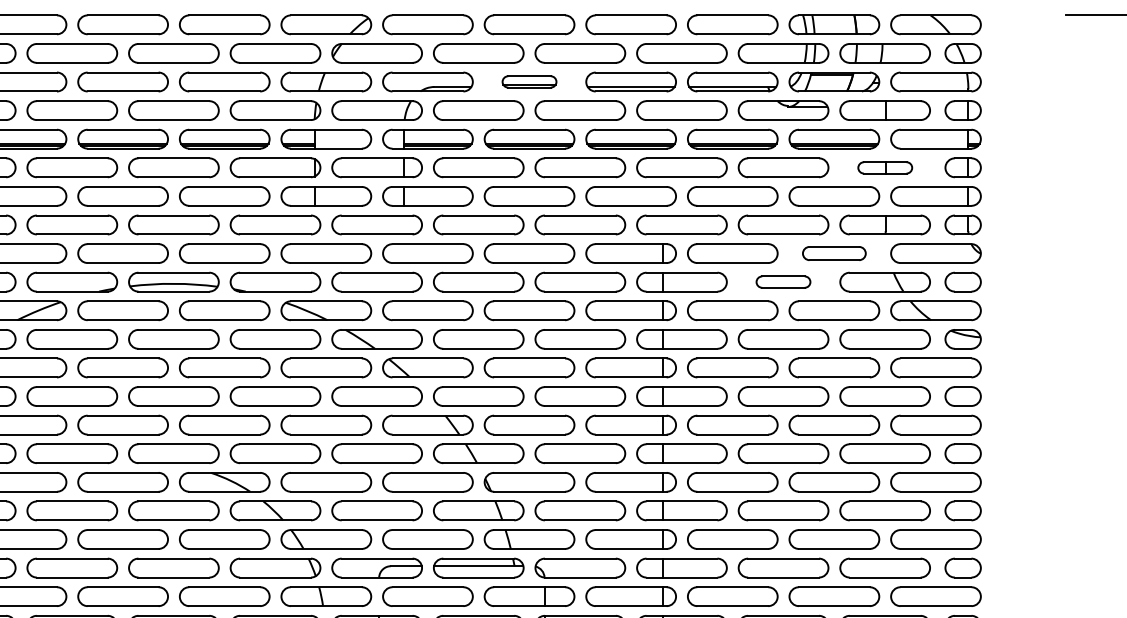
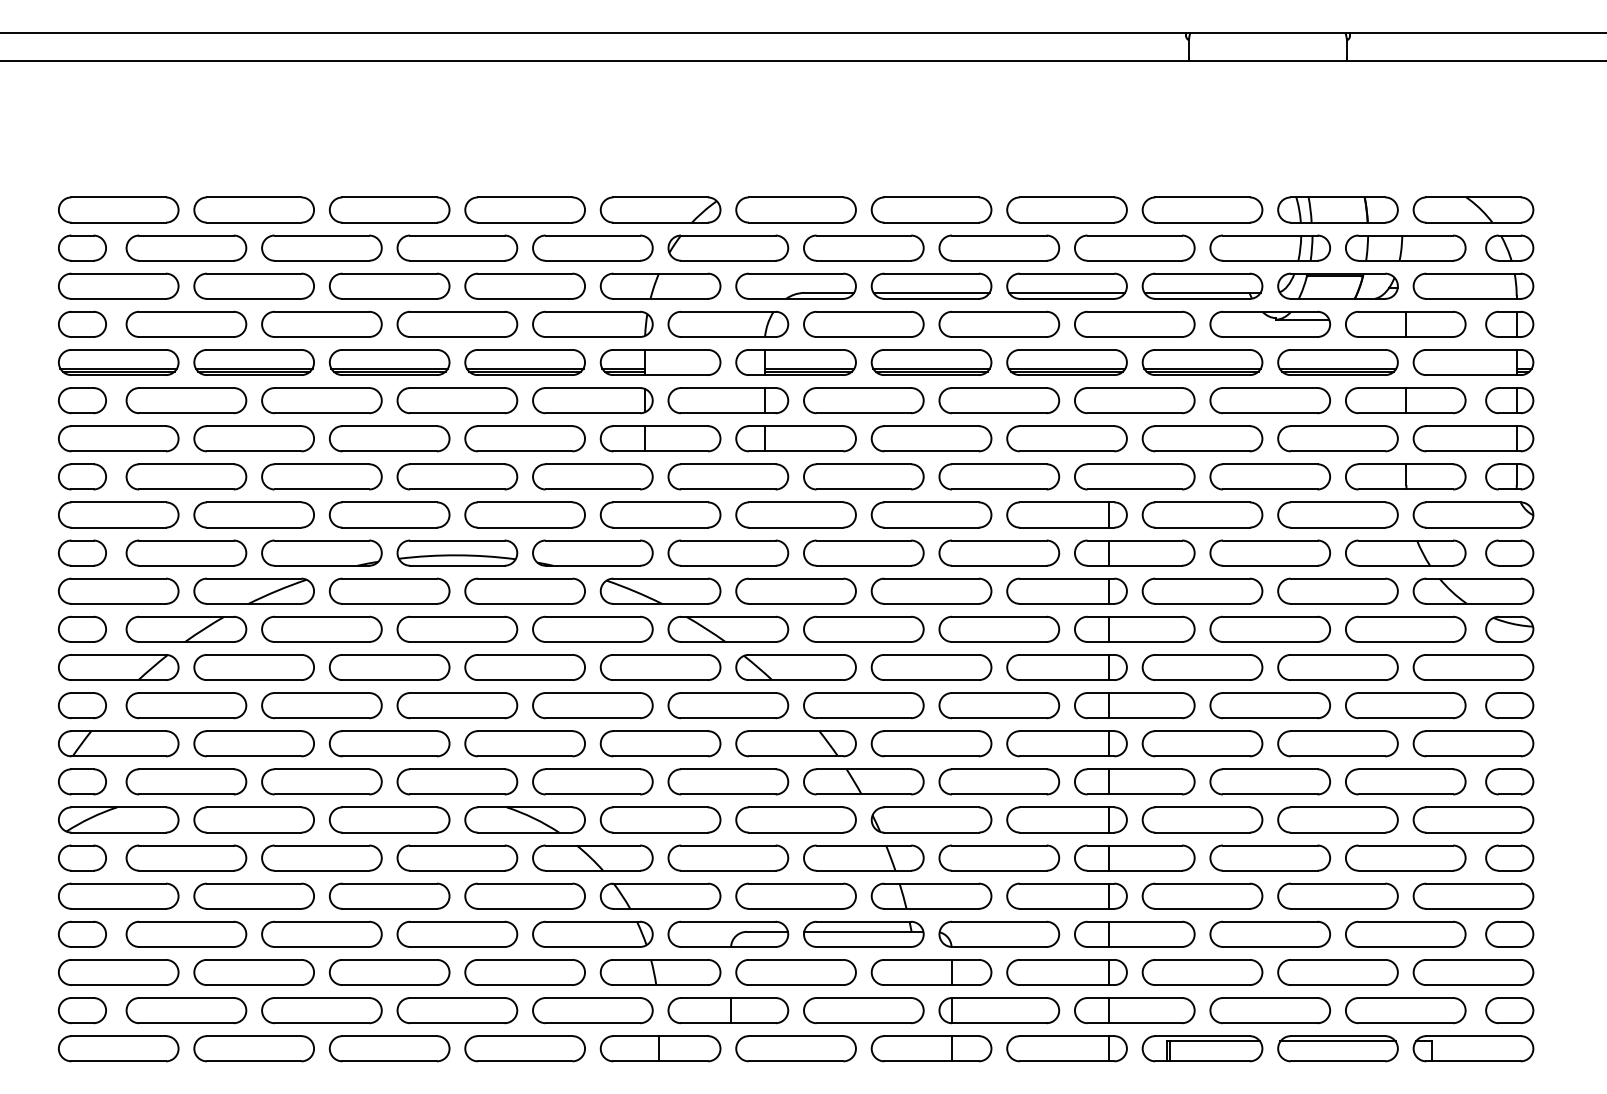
part: (529, 81) -> (931, 285), size x1.67
part: (884, 167) -> (1405, 400), size x1.67
part: (833, 253) -> (1337, 514), size x1.43
part: (782, 281) -> (1269, 552), size x1.67

